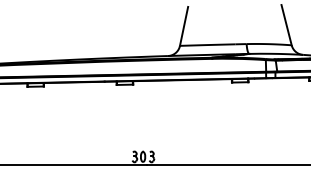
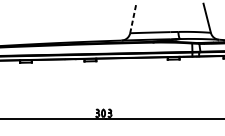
line: (184, 26) -> (133, 19), solid -> dashed

